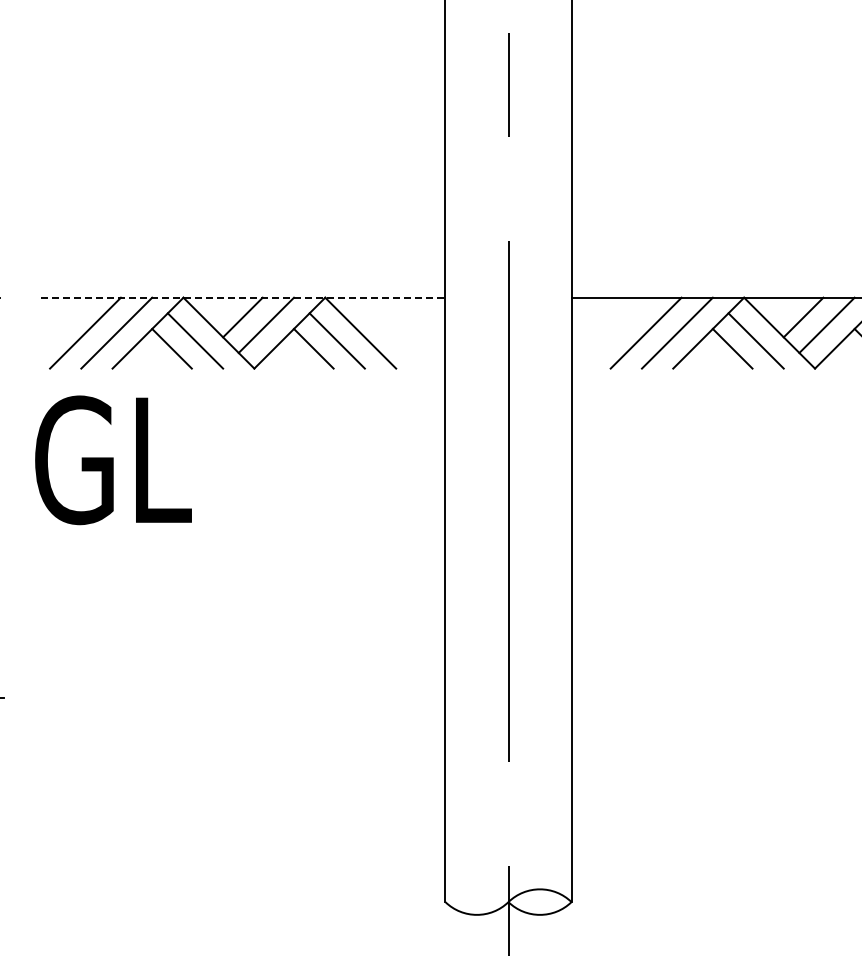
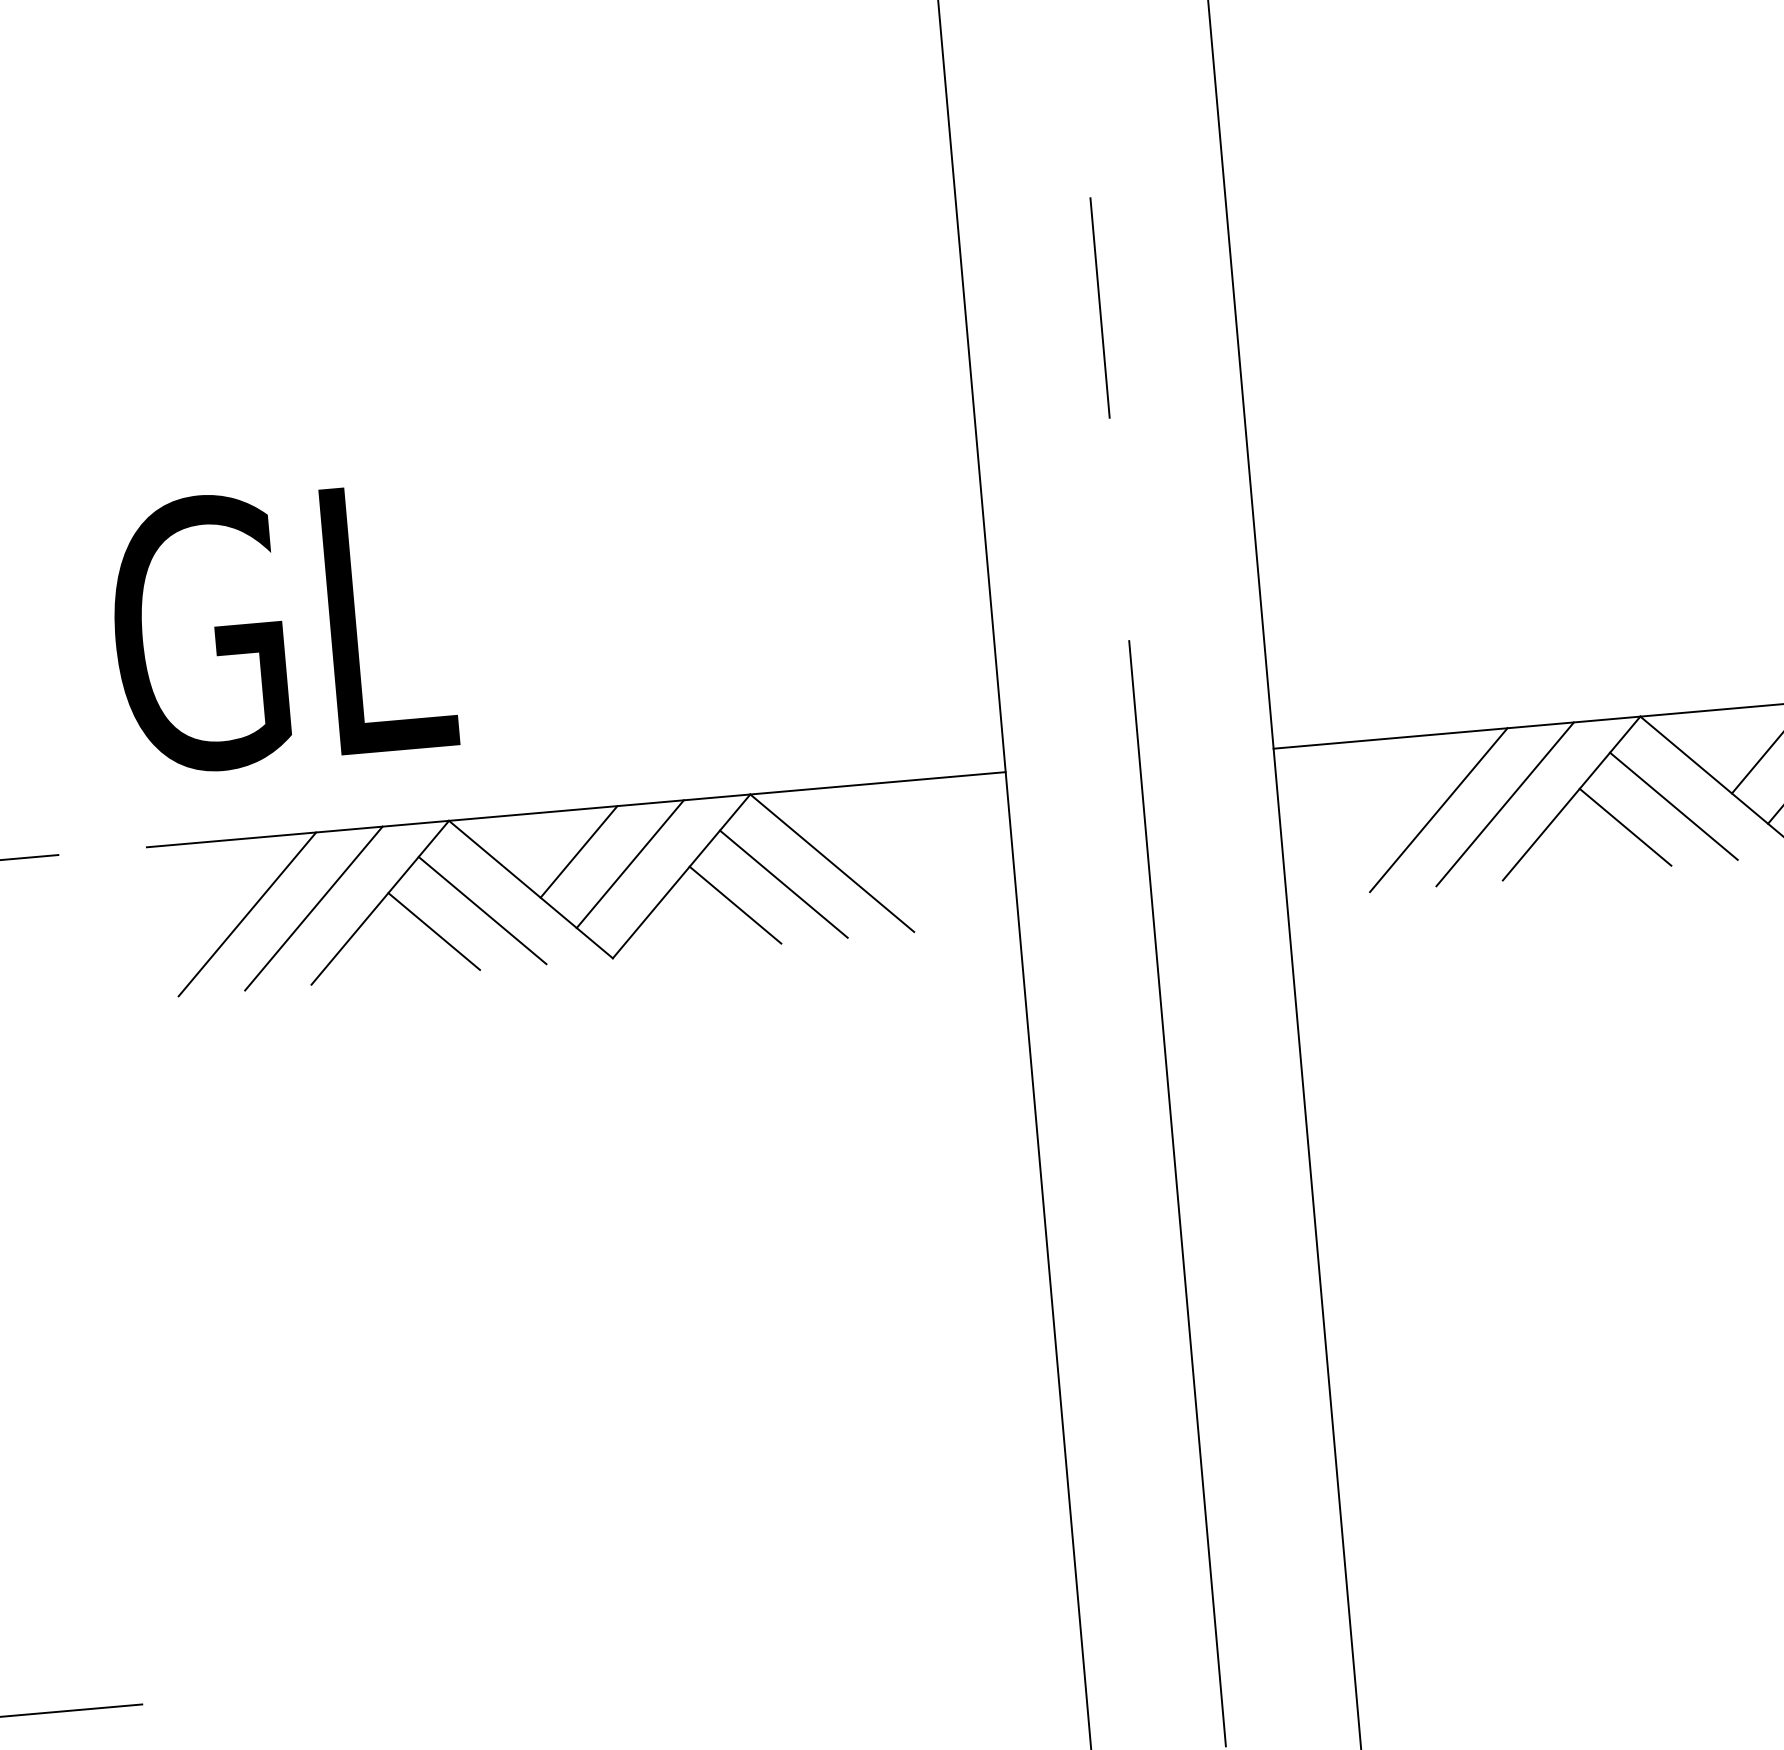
line: (243, 297) -> (576, 809), dashed -> solid
text: (113, 460) -> (282, 627), moved

